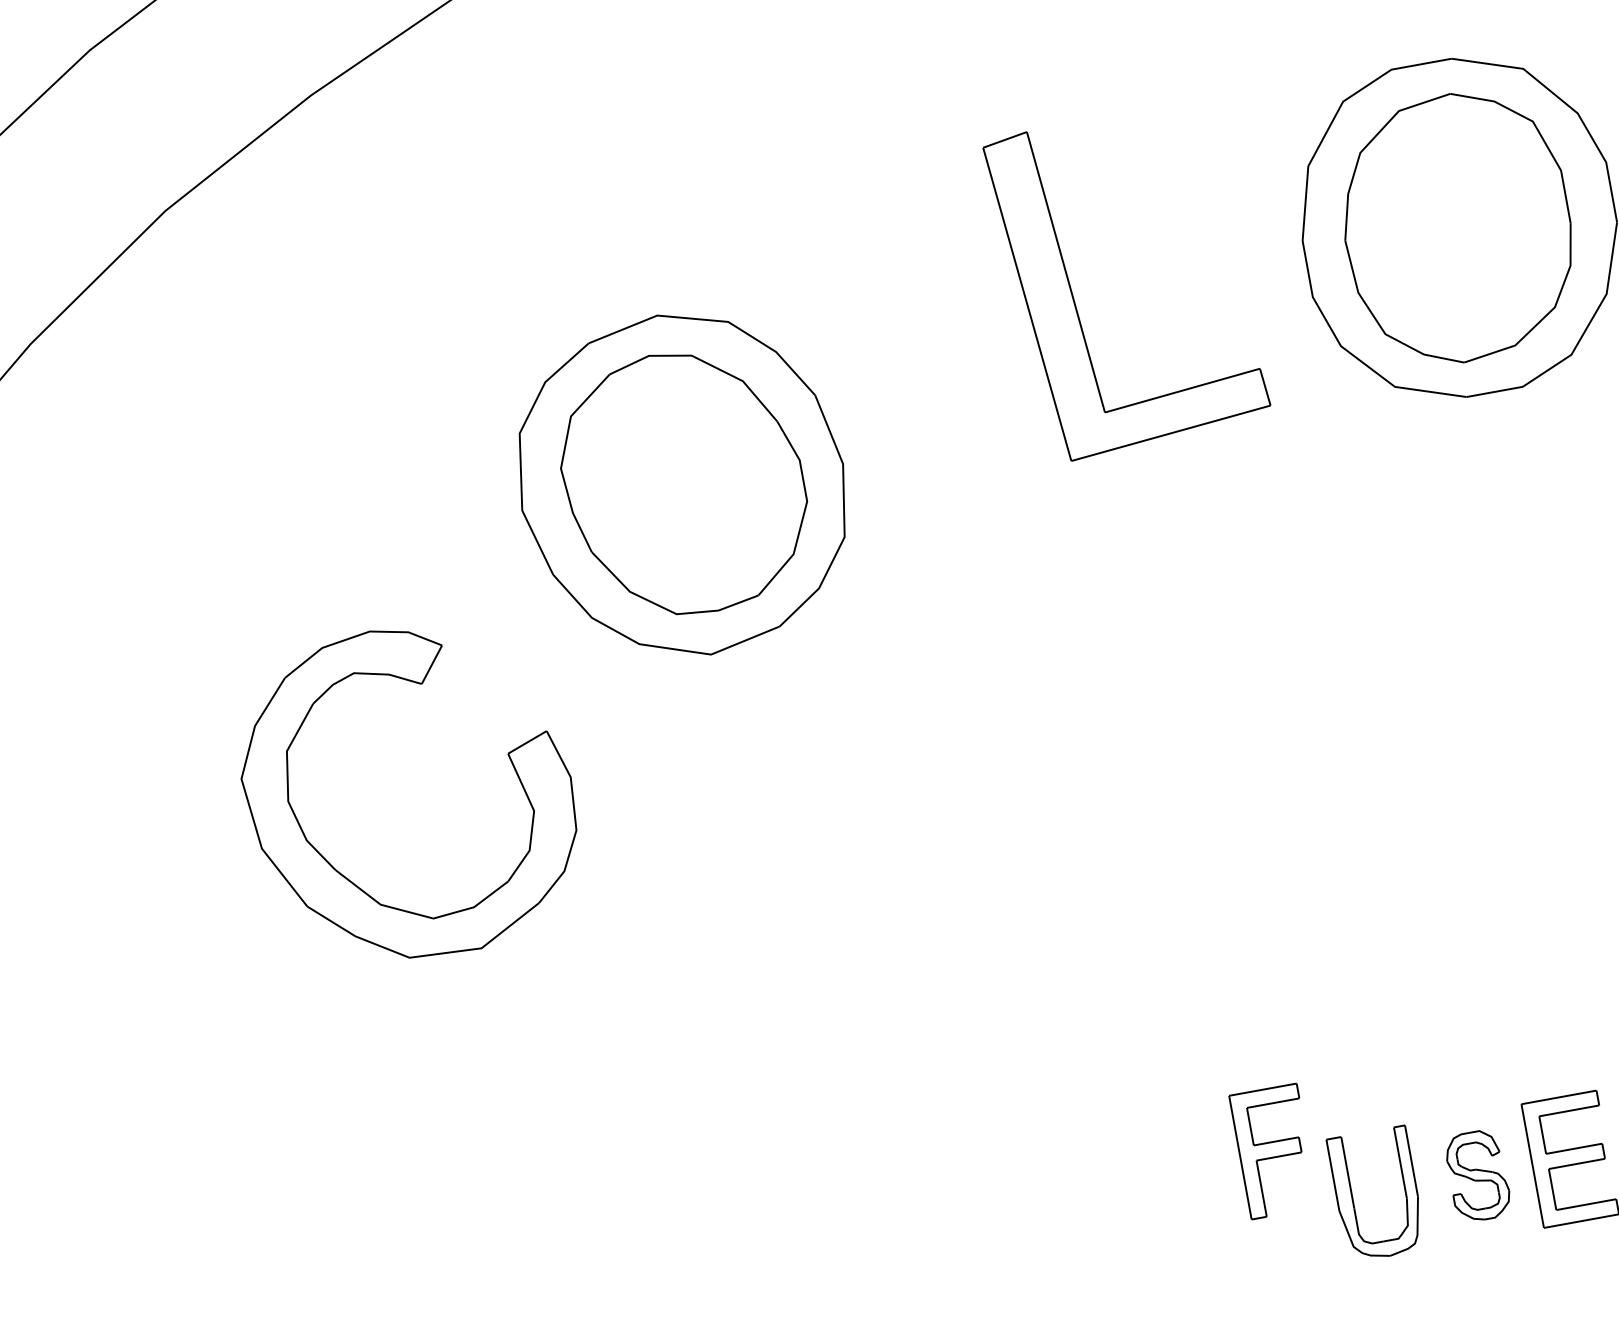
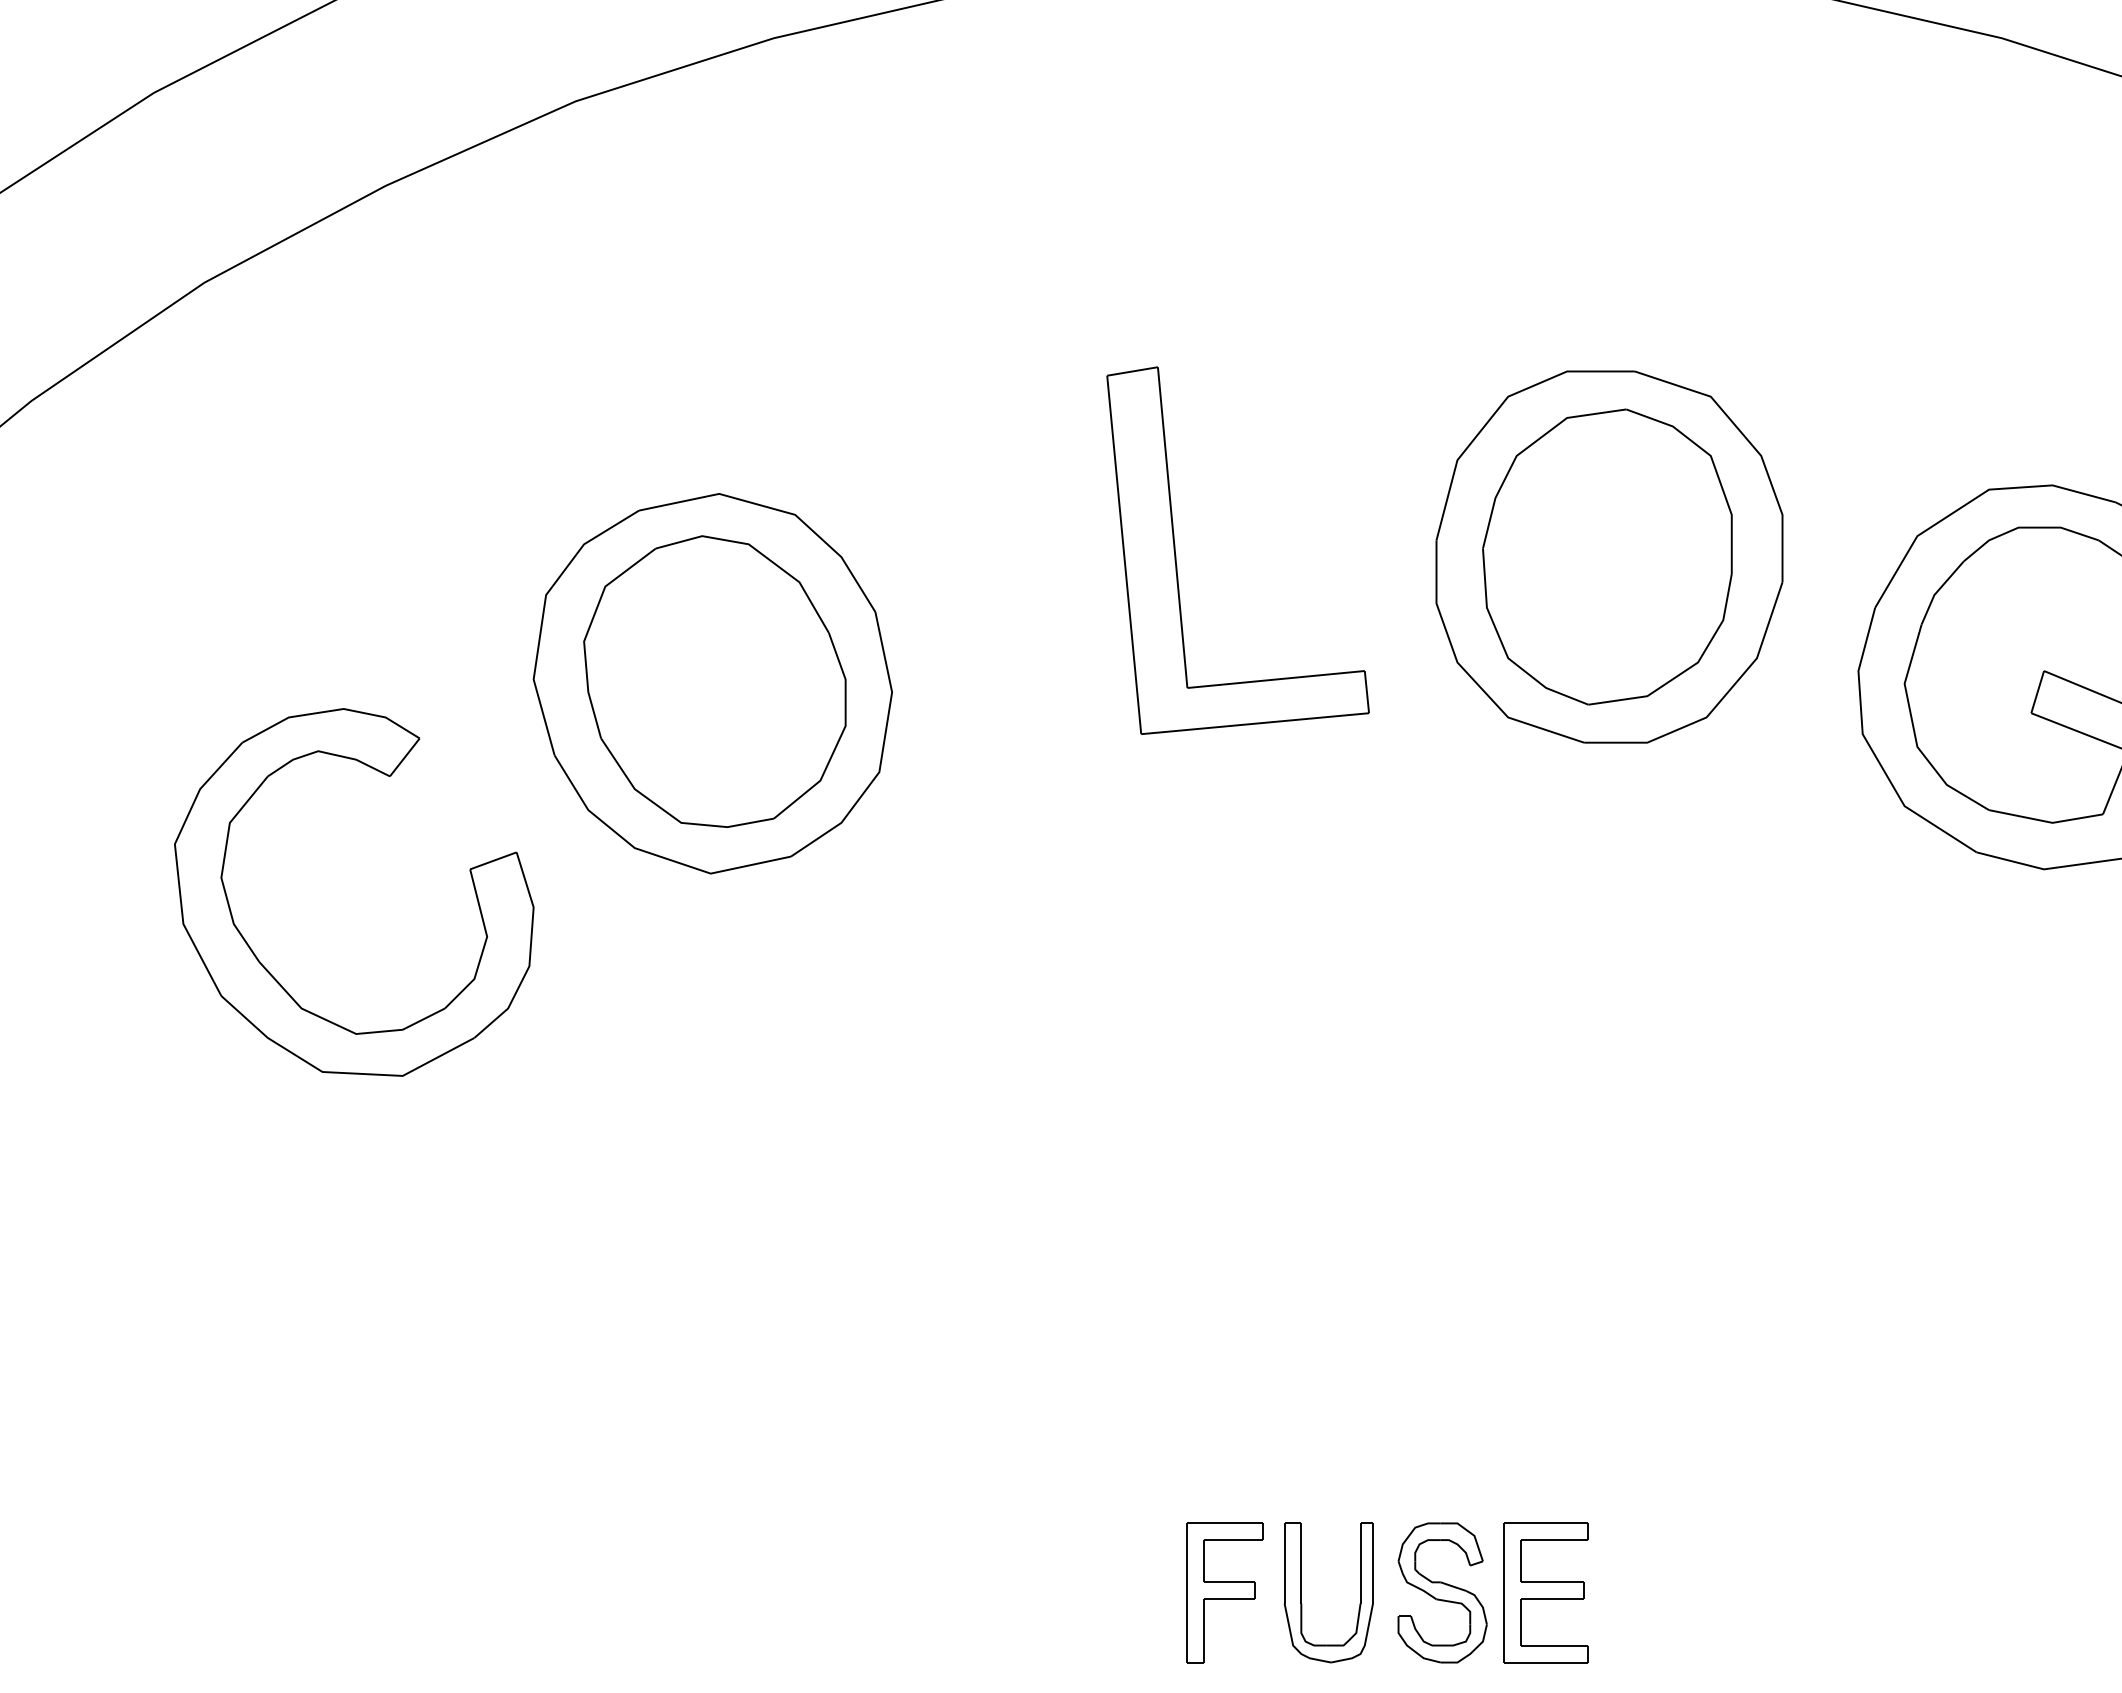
part: (348, 878) -> (271, 973), moved
part: (1273, 1151) -> (1224, 1592), moved
part: (1477, 1175) -> (1442, 1592), size x1.43

